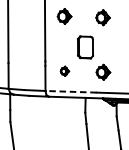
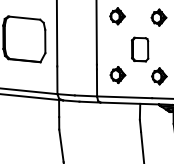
part: (64, 71) -> (117, 75), size x1.67
line: (71, 91) -> (124, 97), dashed -> solid

